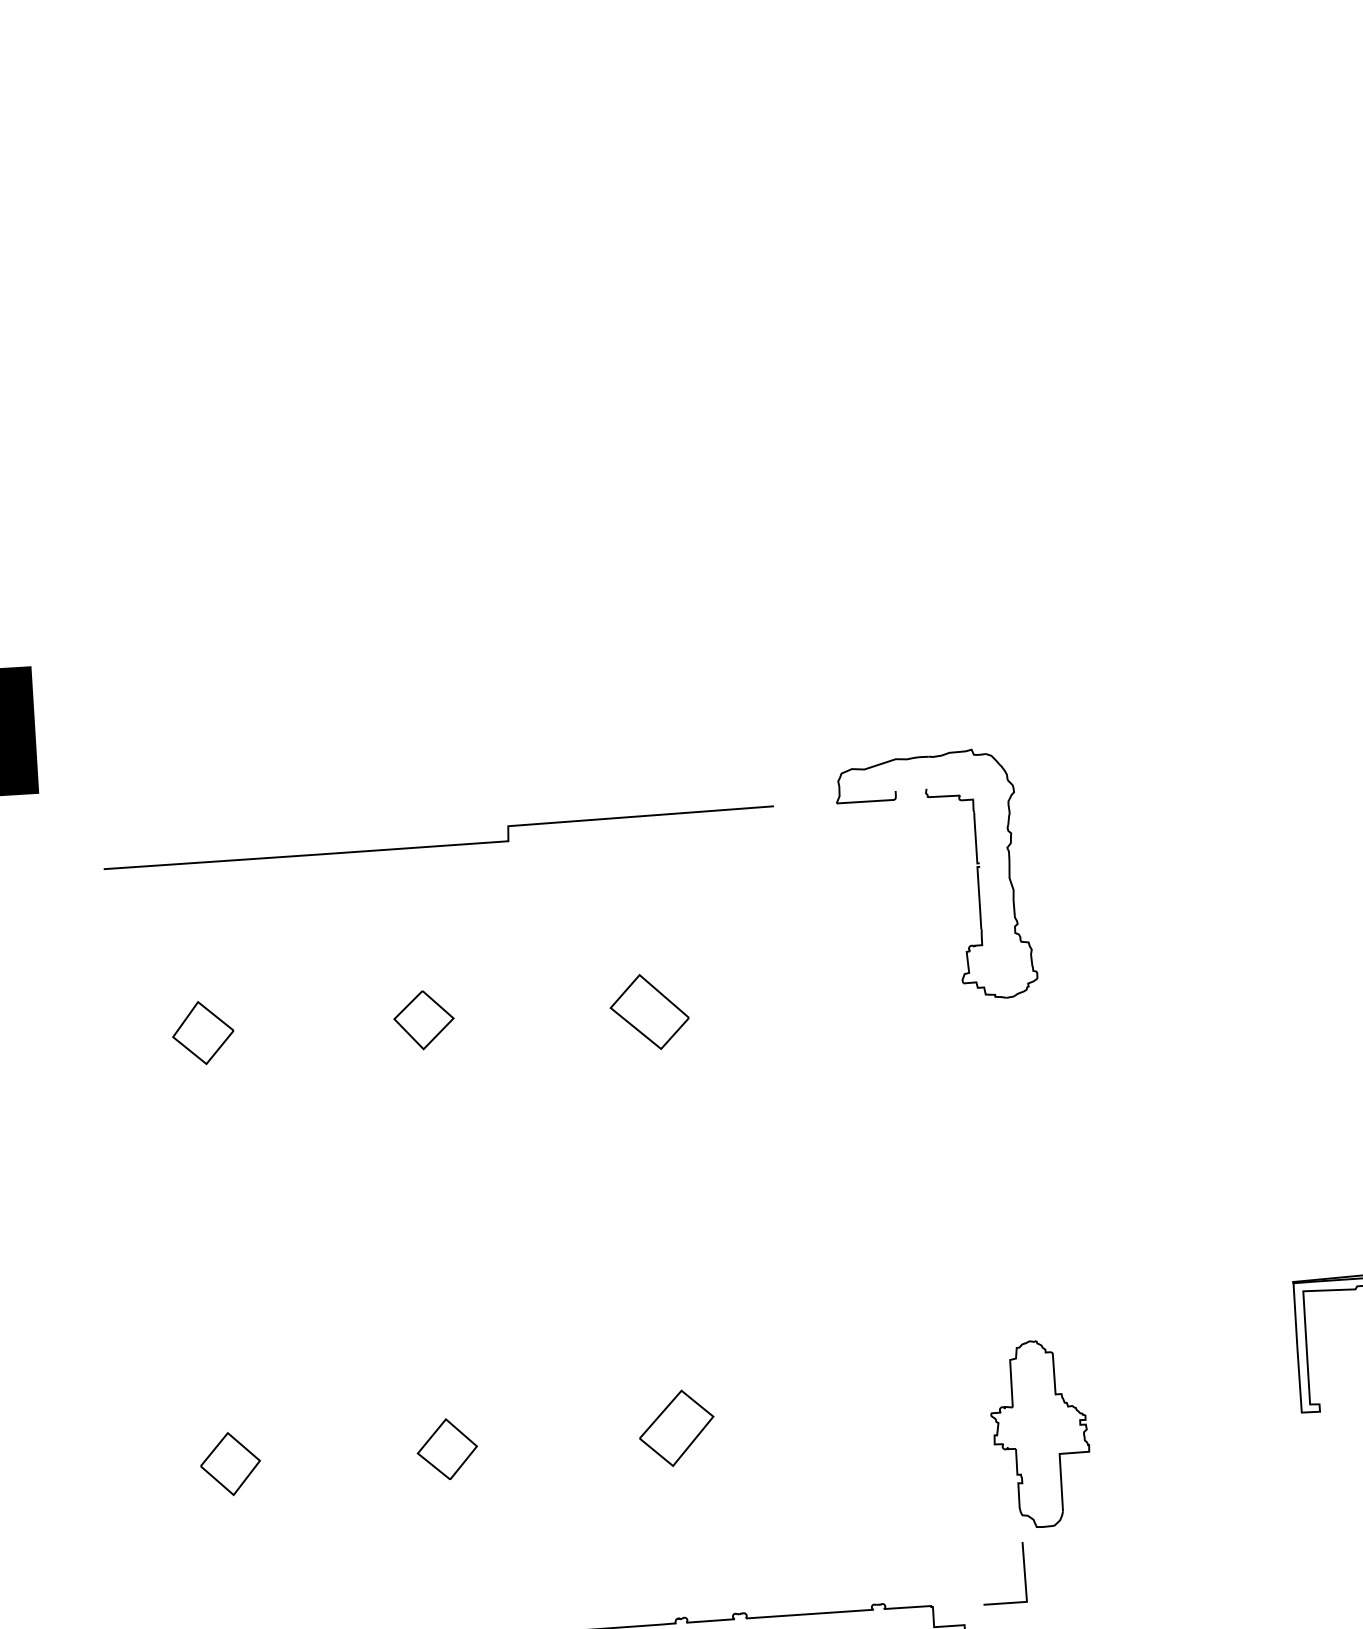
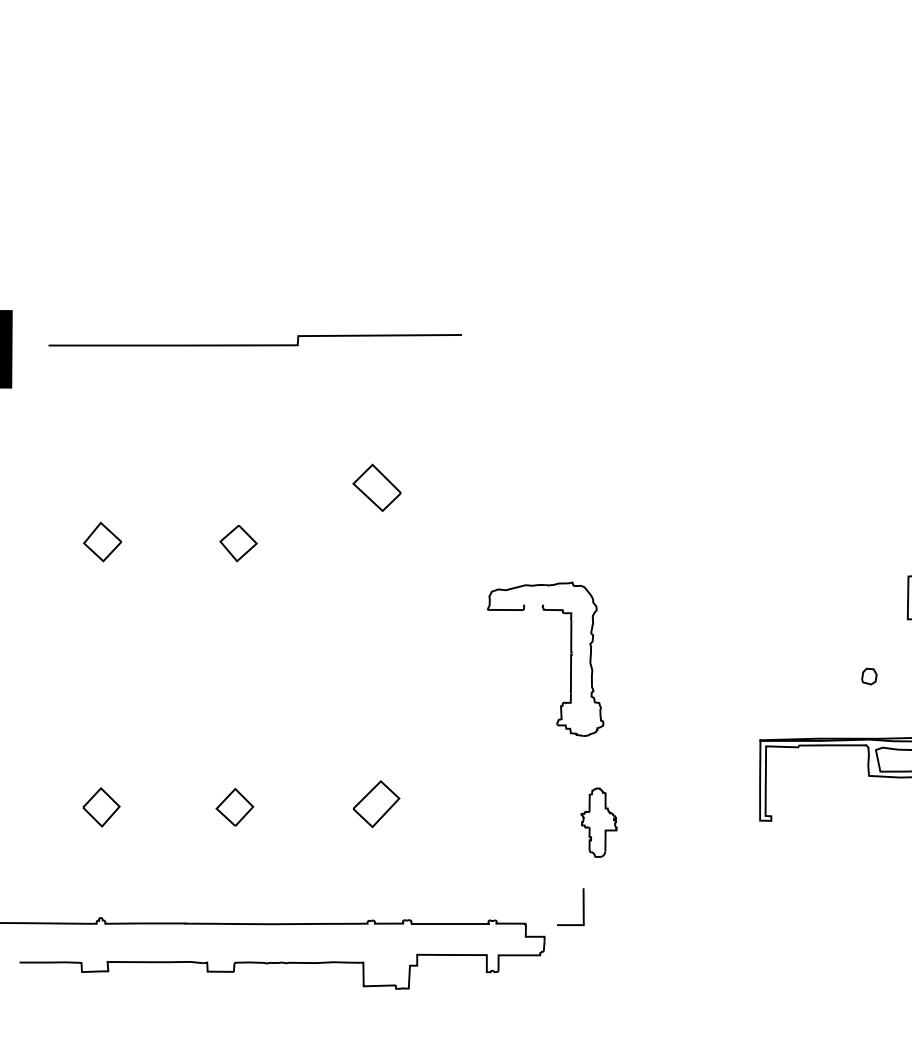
line: (438, 844) -> (254, 344), moved
part: (976, 873) -> (570, 658), moved
part: (648, 1011) -> (376, 487), moved
part: (1039, 1433) -> (598, 822), size x0.6

